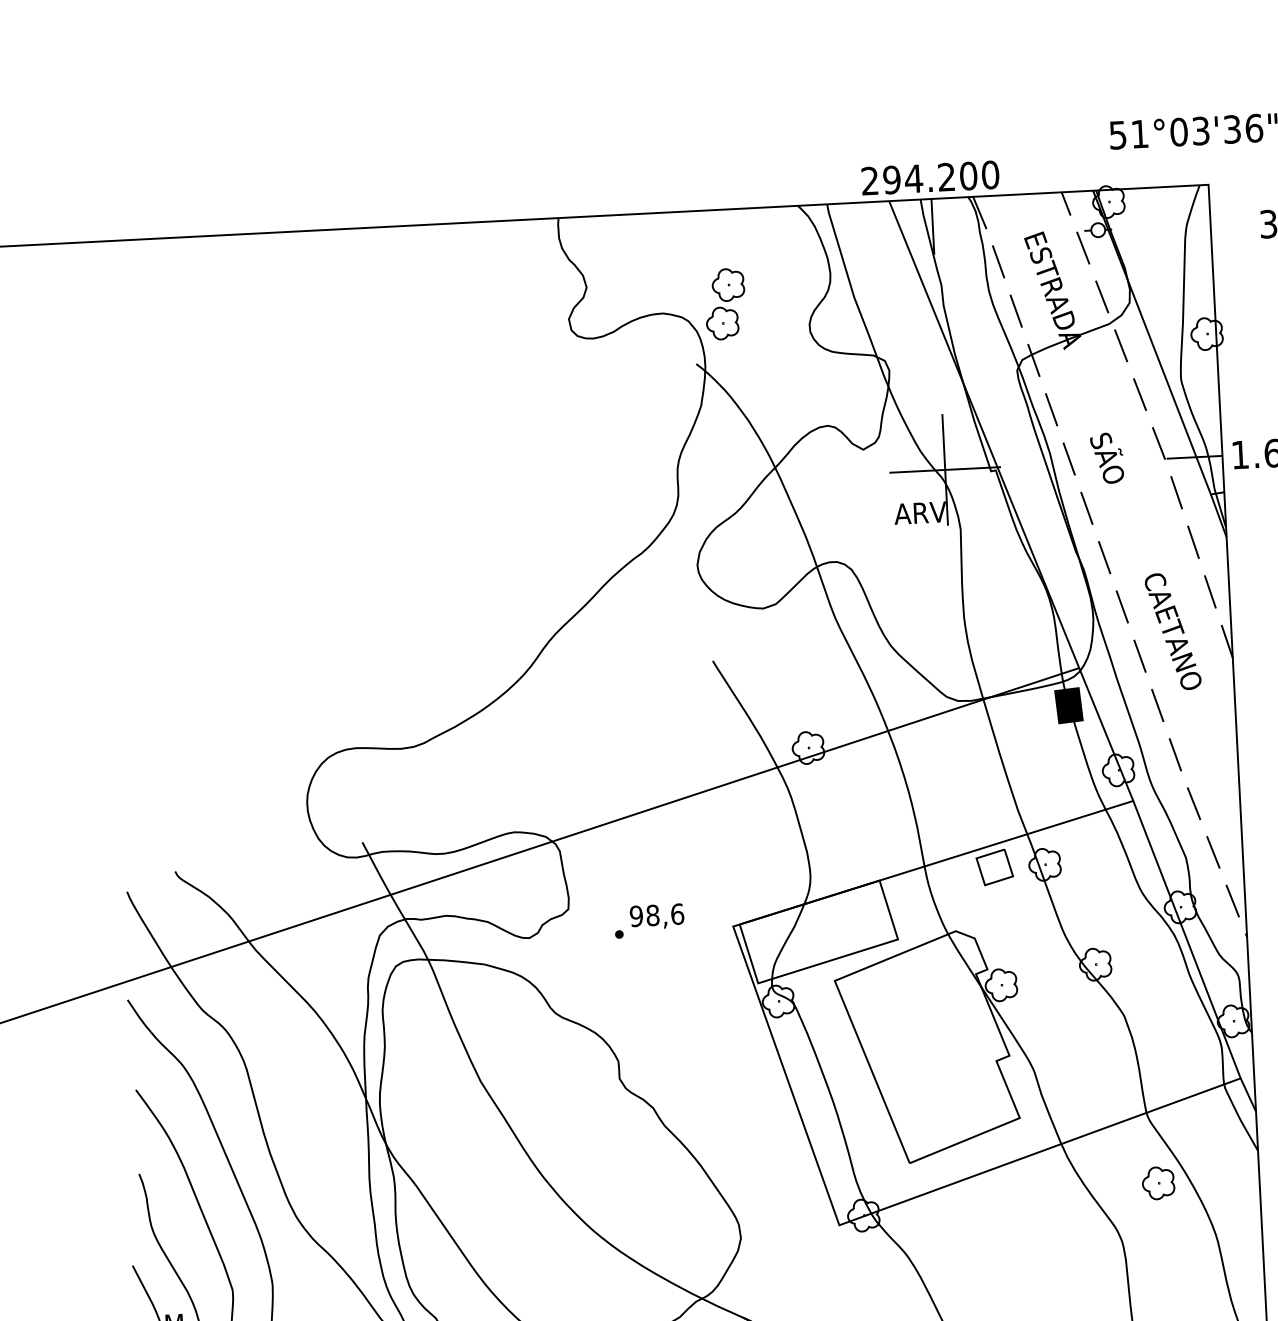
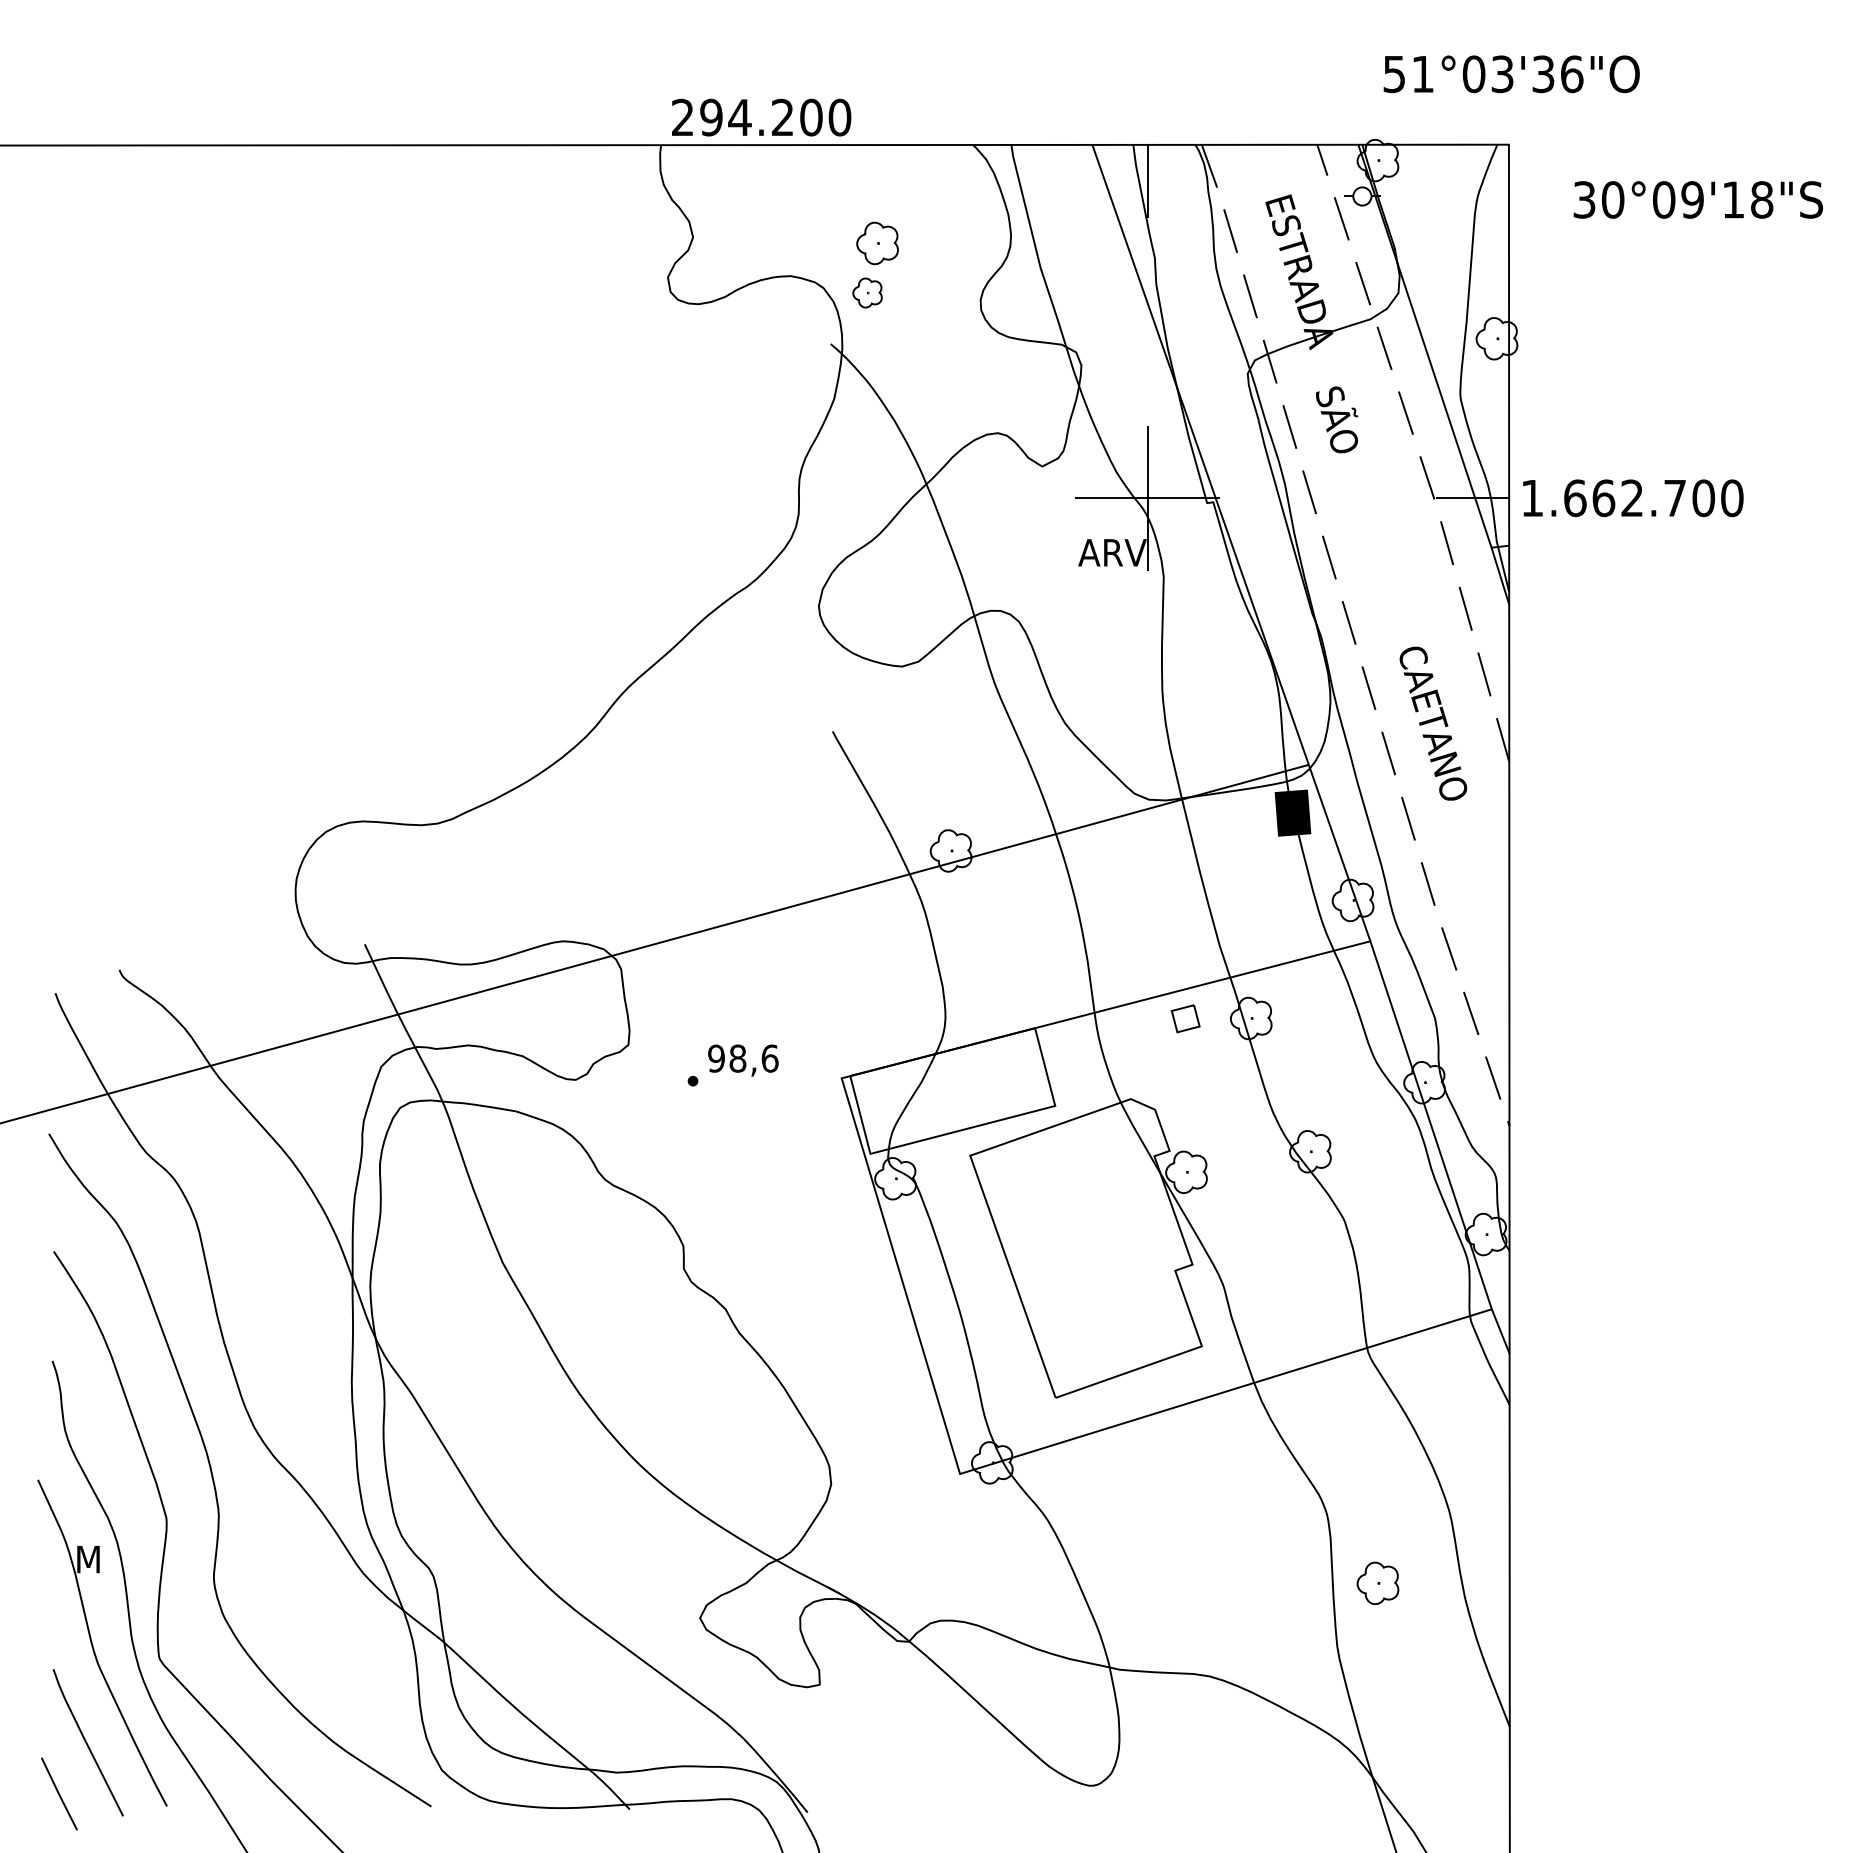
text: (930, 177) -> (761, 117), moved
part: (722, 323) -> (867, 292), size x0.7
text: (1107, 458) -> (1337, 419), moved
part: (994, 867) -> (1185, 1018), size x0.6
part: (1158, 1182) -> (1377, 1582), moved

